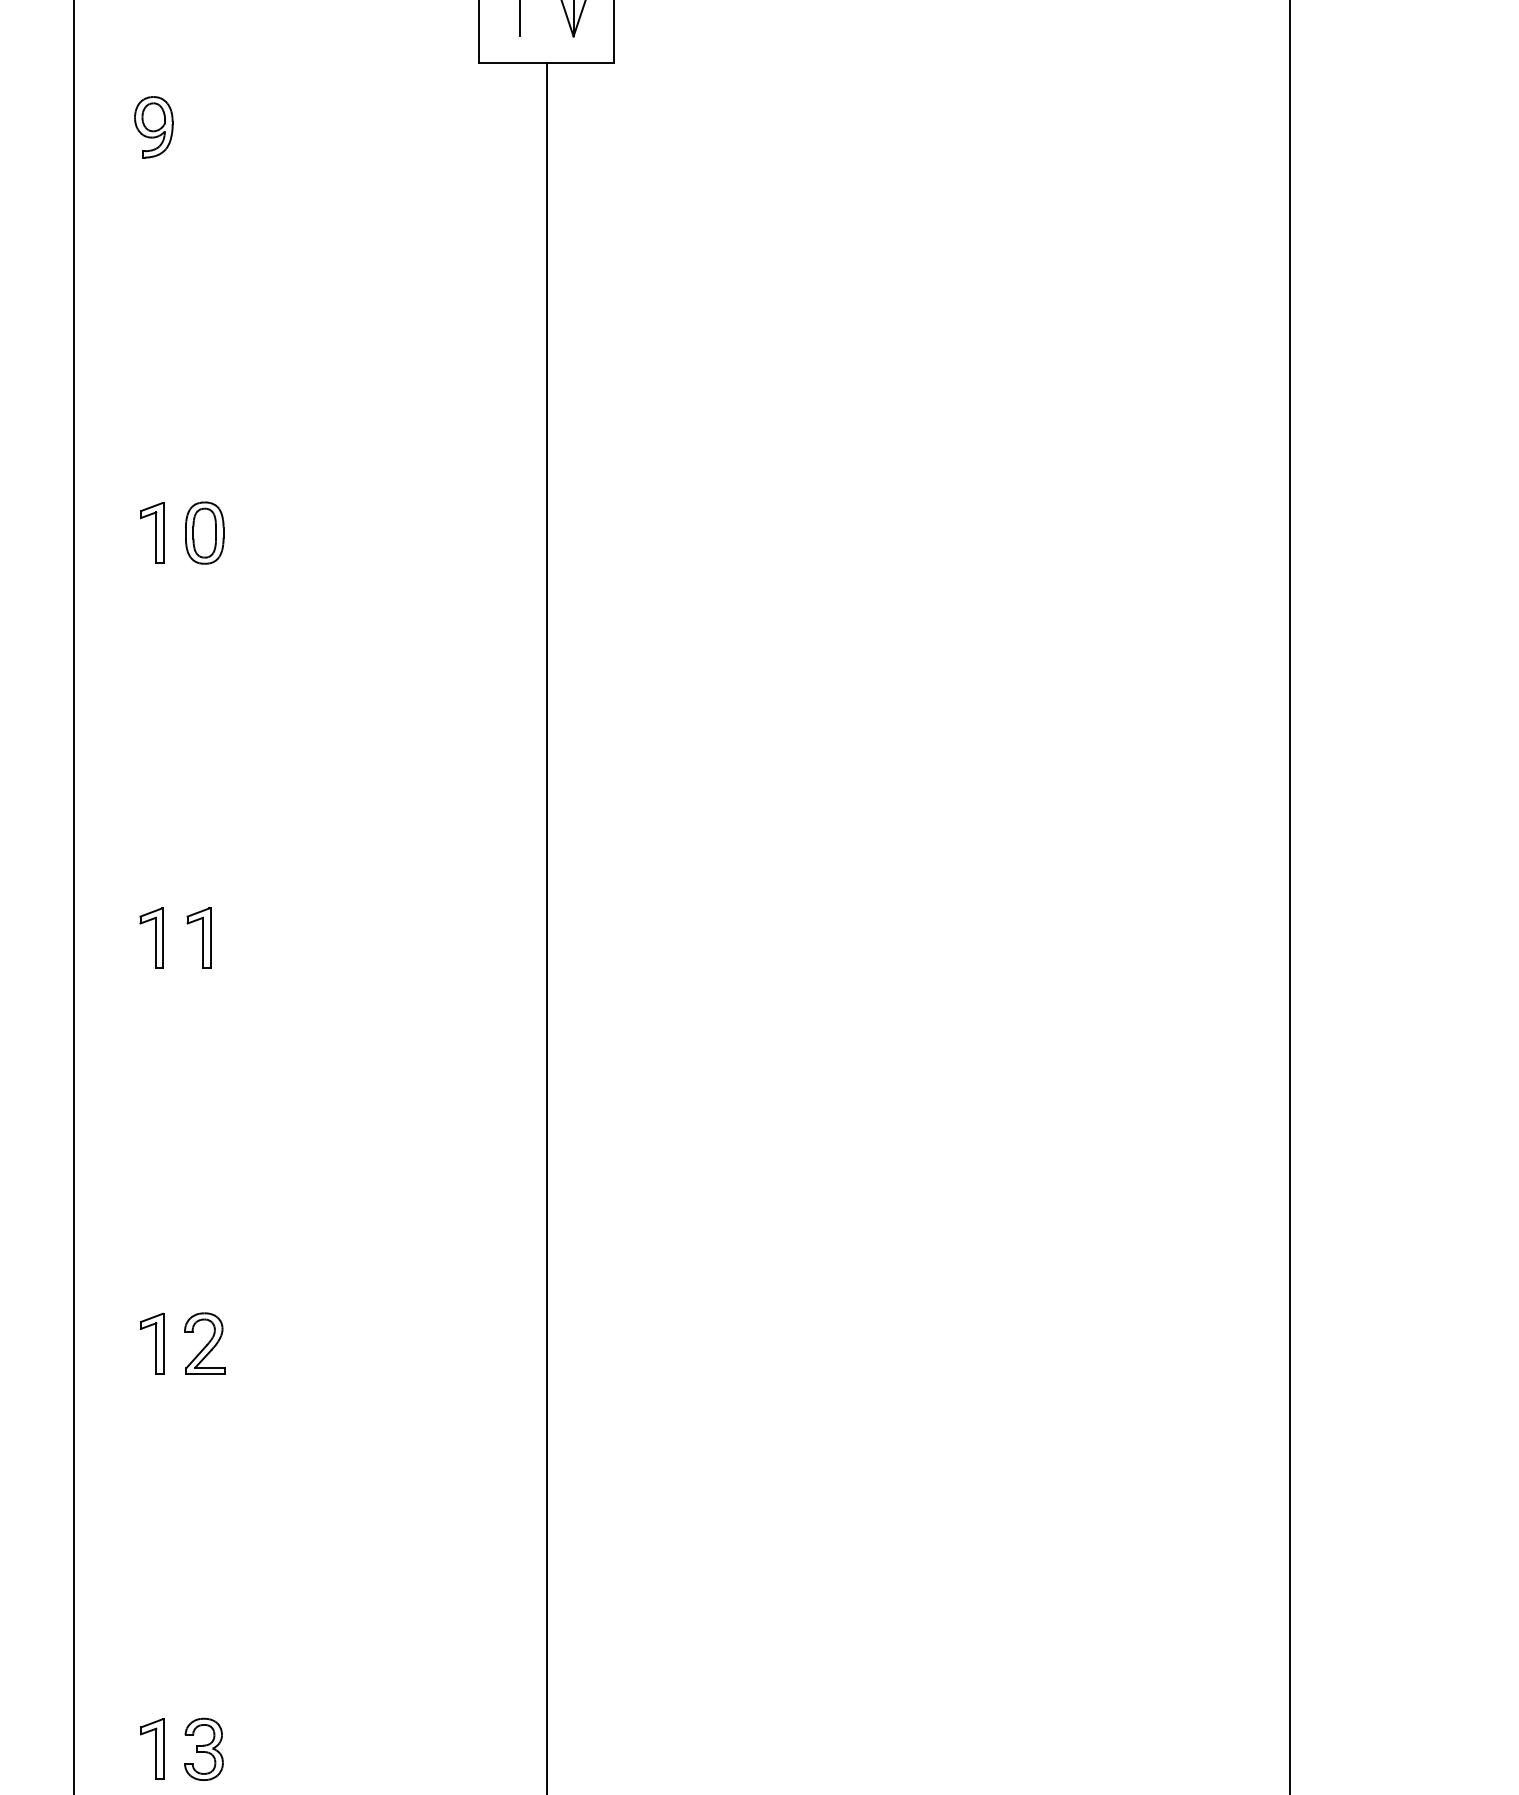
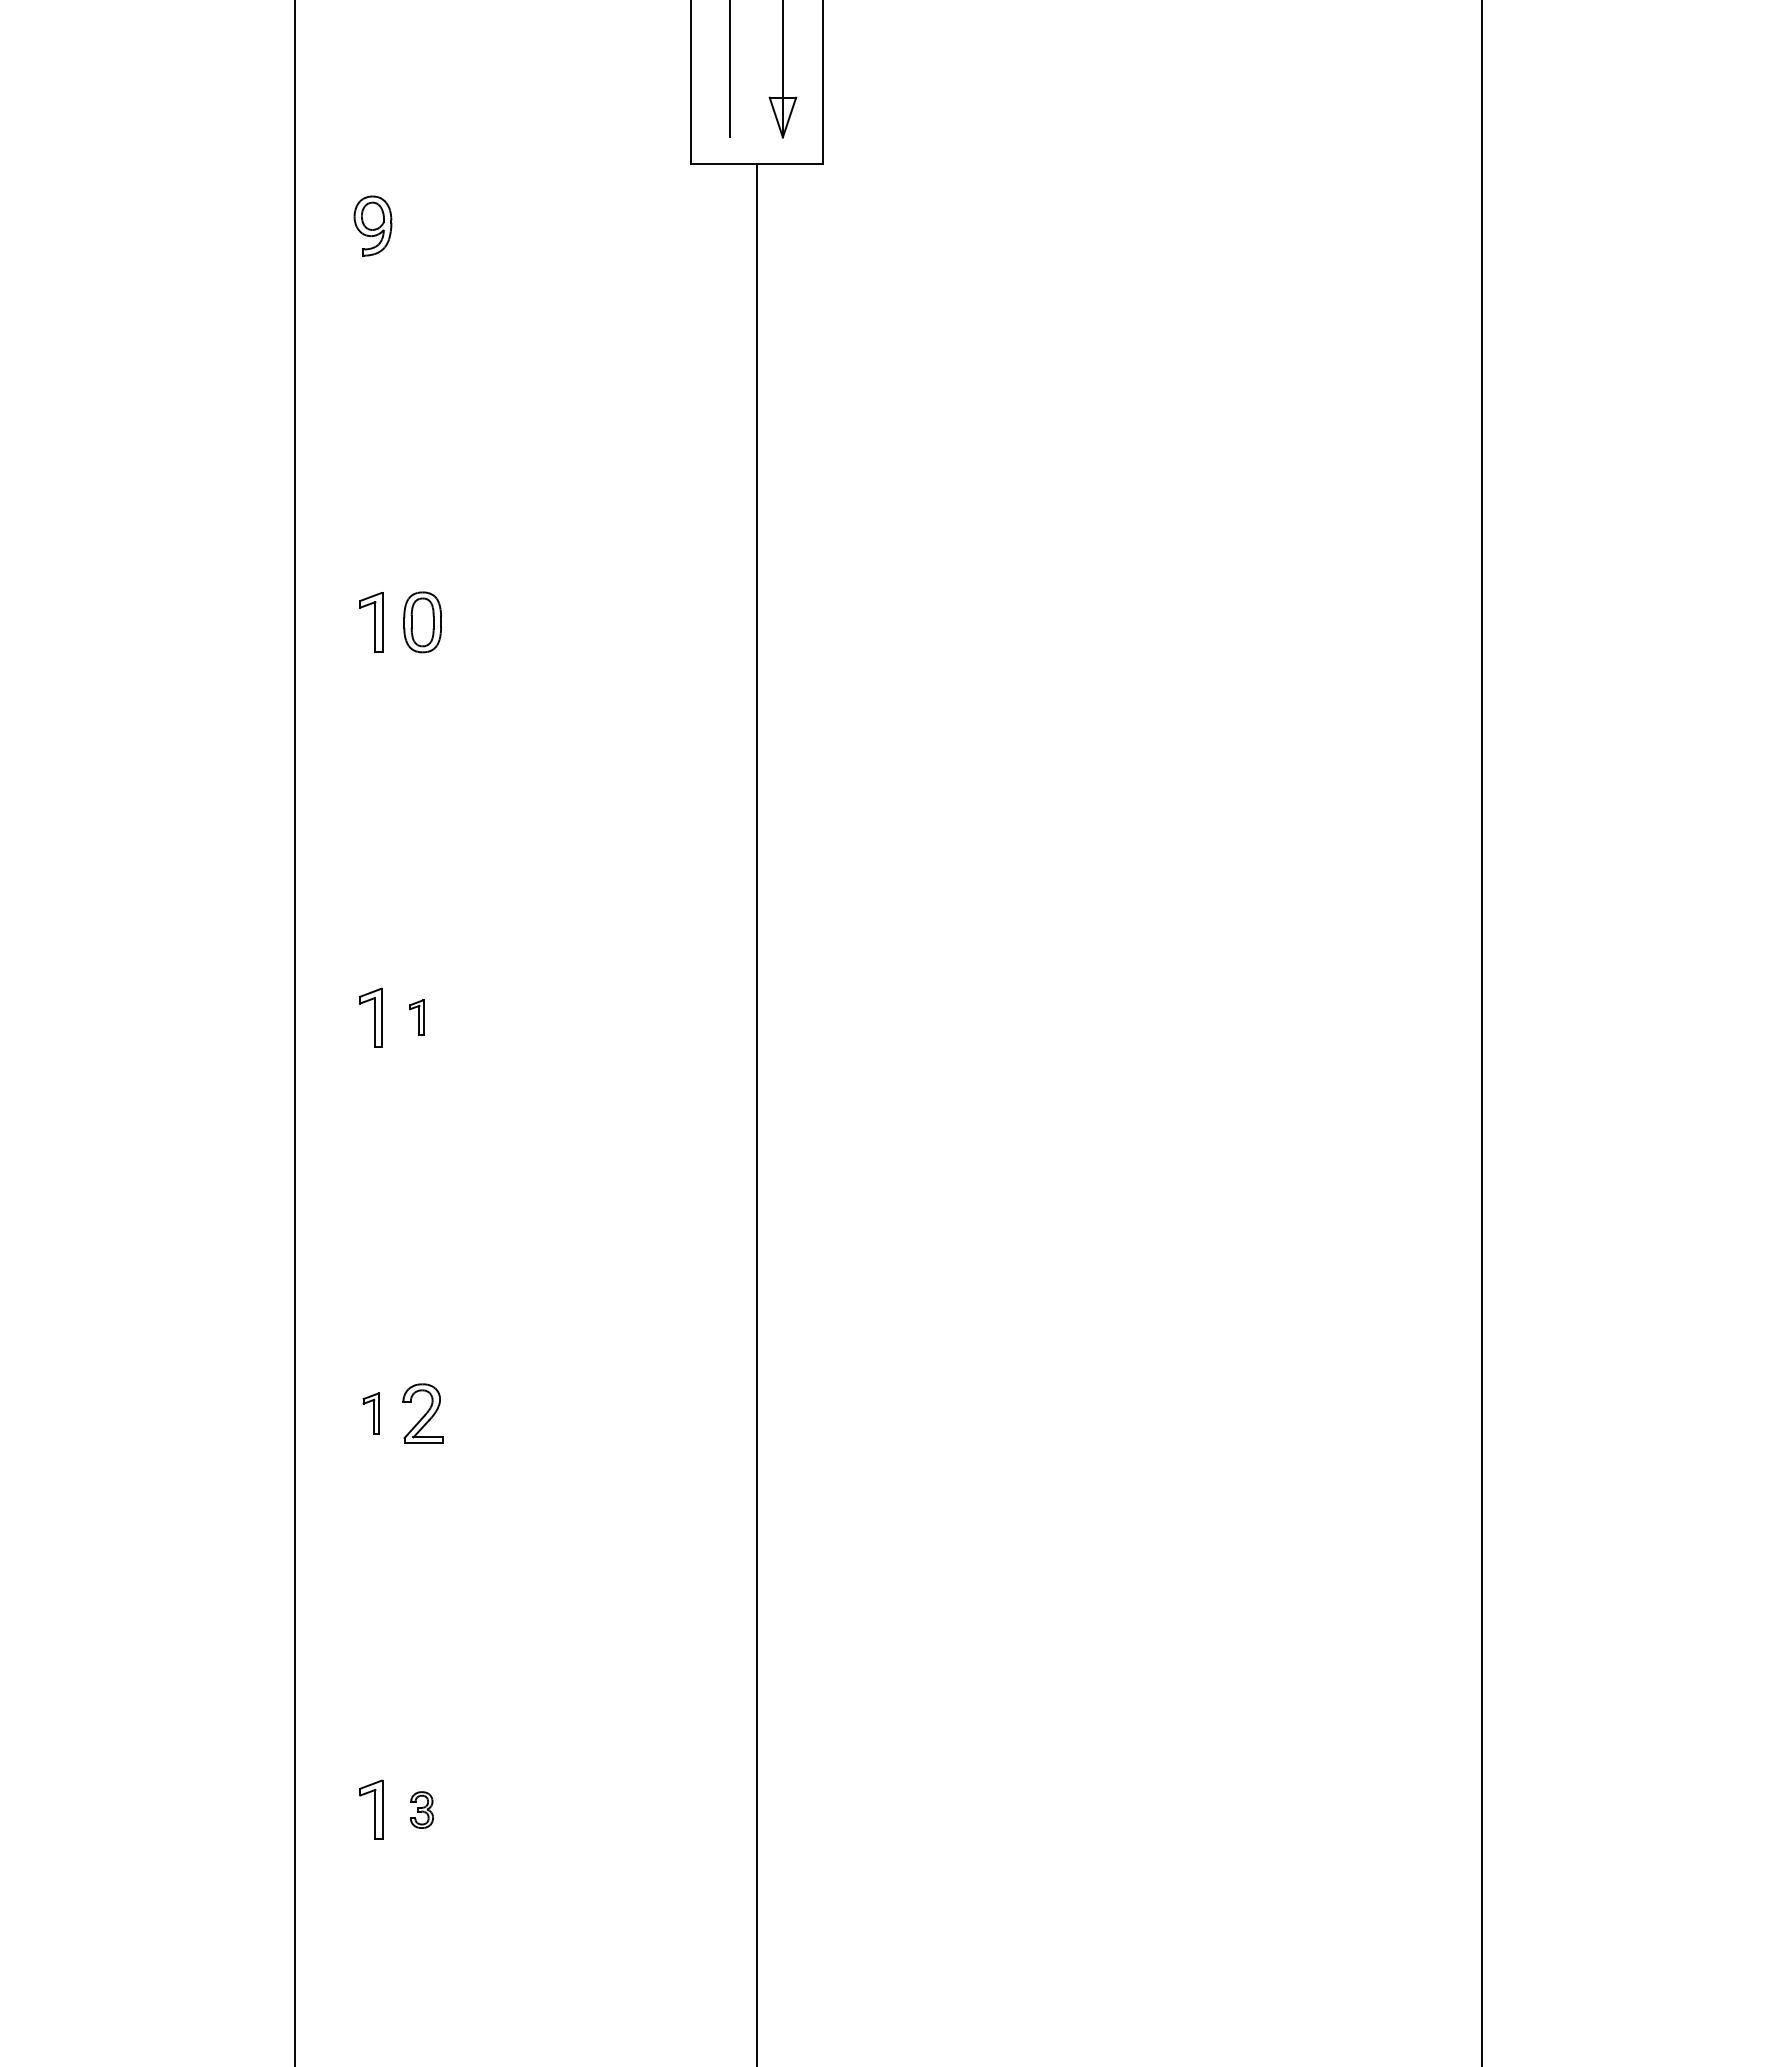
part: (198, 937) -> (416, 1017), size x0.6
part: (152, 1343) -> (371, 1413), size x0.7
part: (203, 1748) -> (421, 1809), size x0.6

